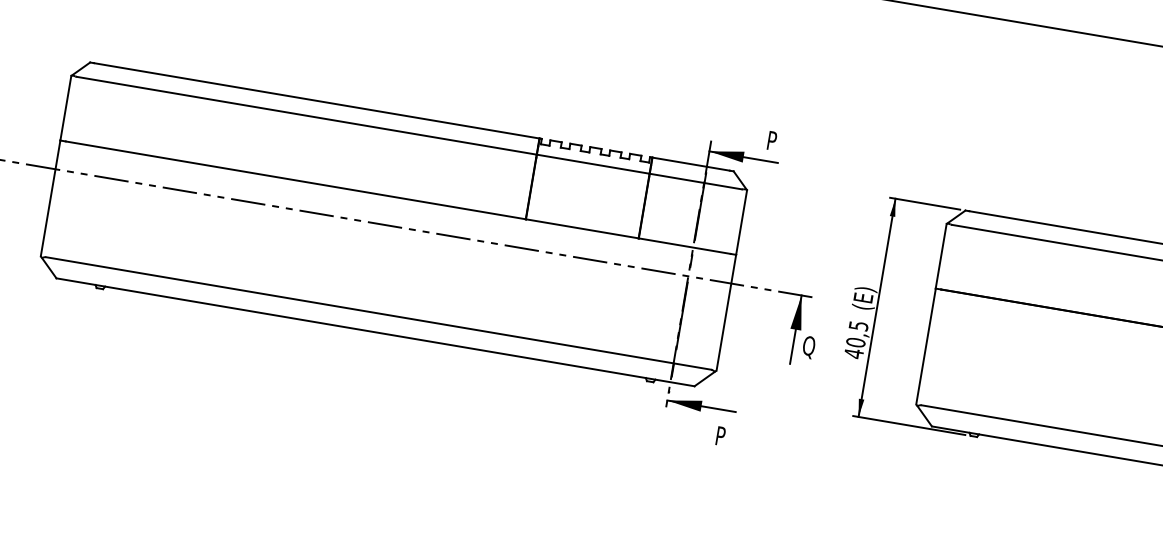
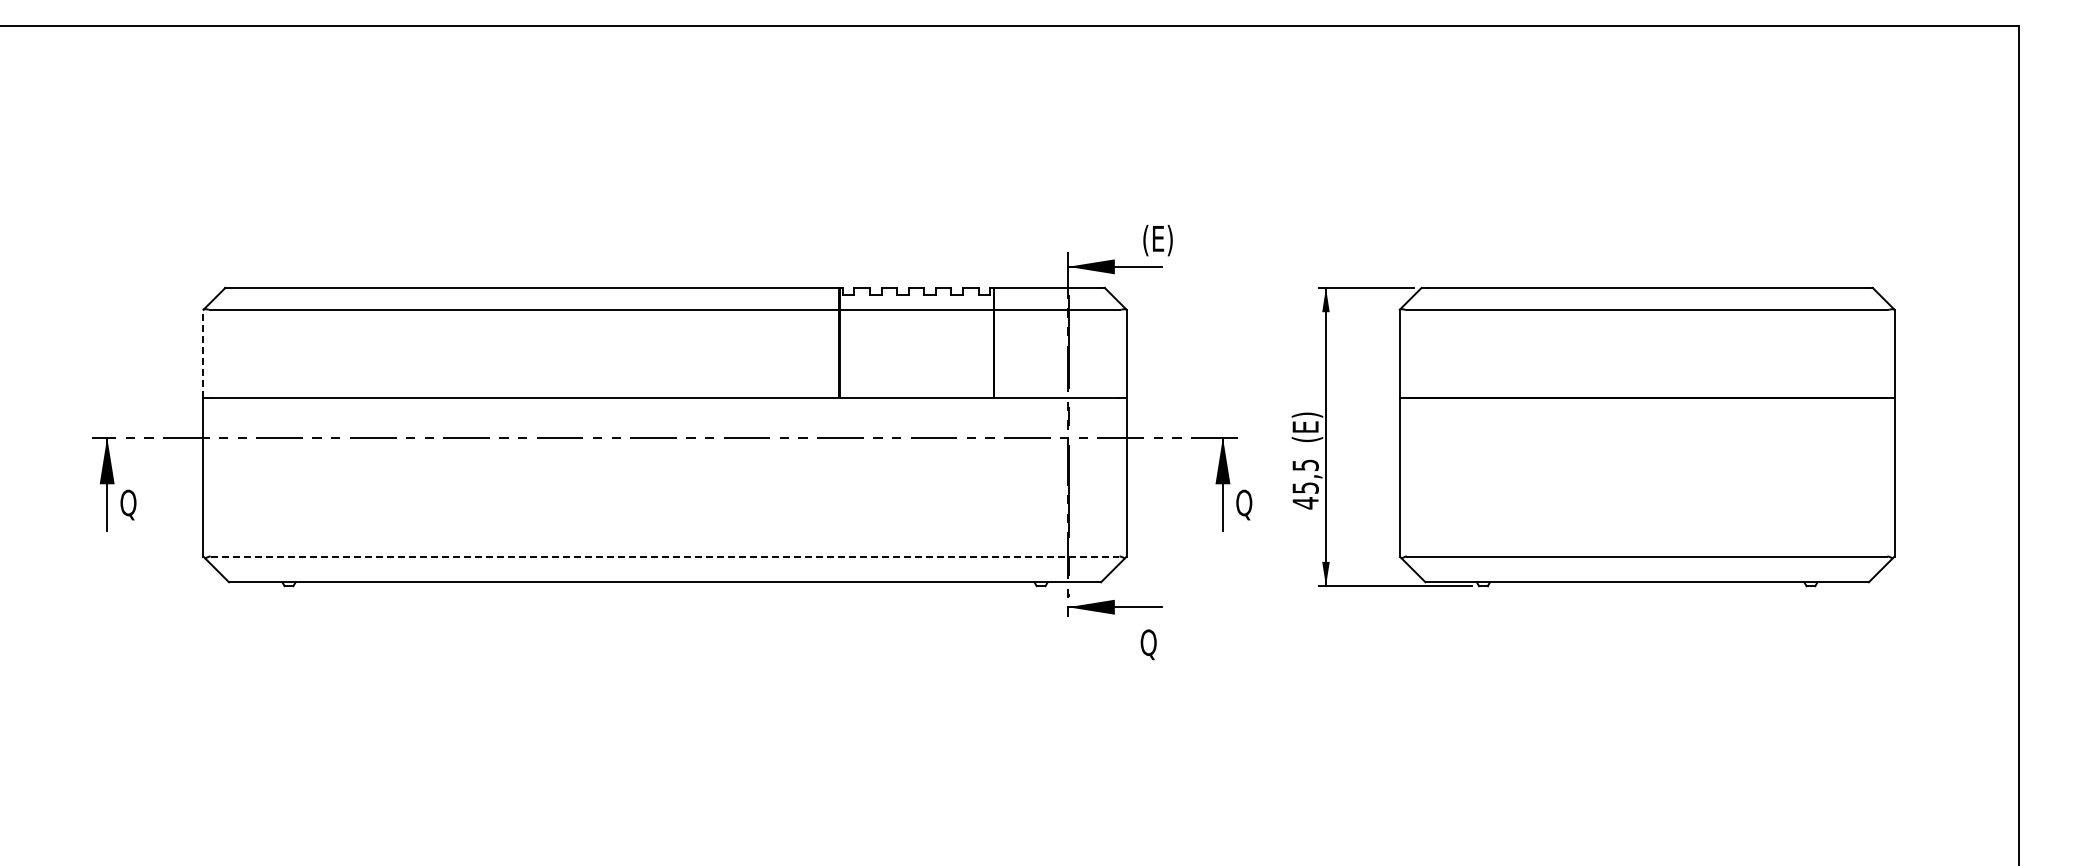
line: (66, 107) -> (203, 353), solid -> dashed
text: (778, 143) -> (1157, 240), P -> (E)
line: (379, 313) -> (665, 556), solid -> dashed
text: (855, 342) -> (1305, 487), 40,5 -> 45,5
text: (721, 437) -> (1148, 644), P -> Q

